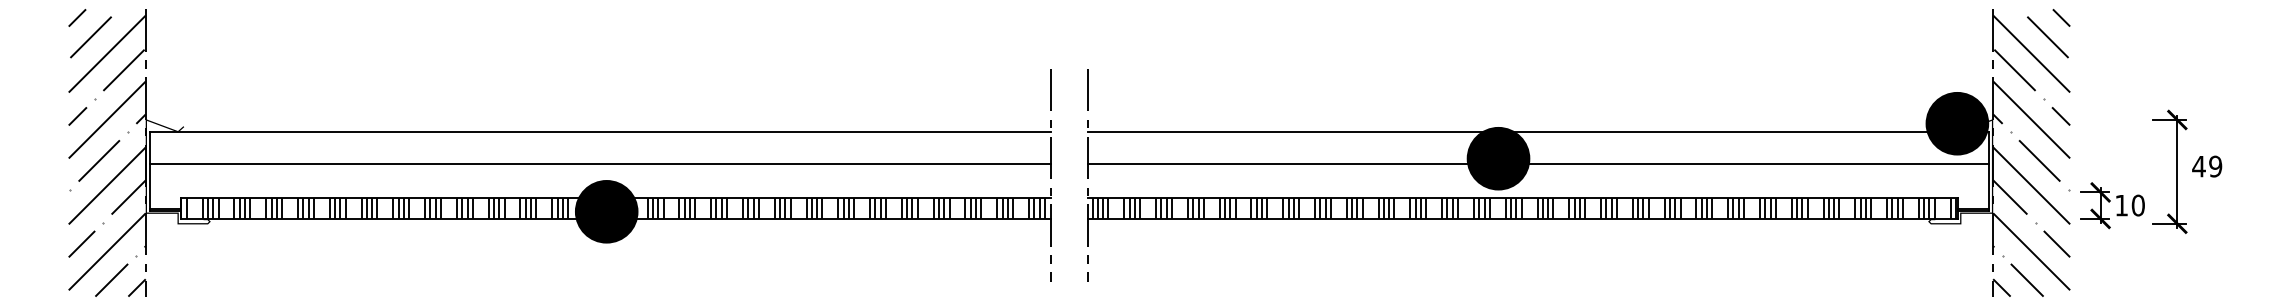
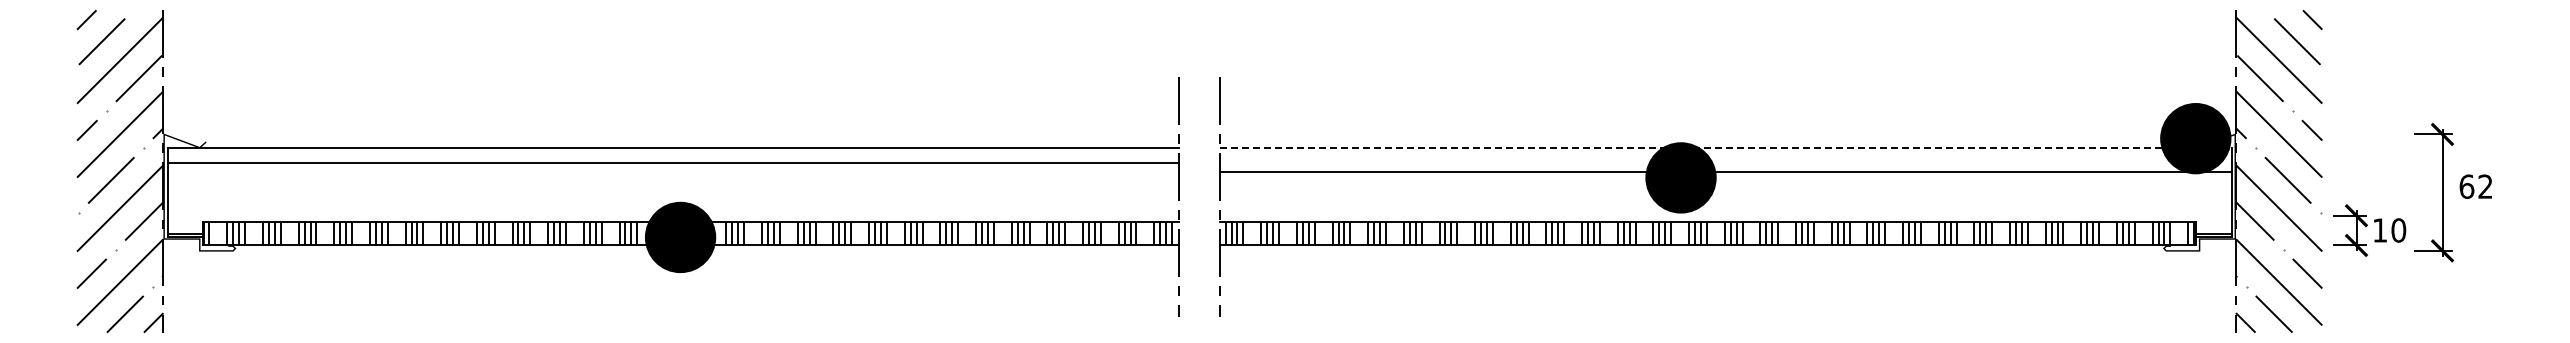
line: (1538, 132) -> (1725, 148), solid -> dashed
line: (600, 164) -> (673, 163), moved
line: (1538, 164) -> (1725, 172), moved
text: (2206, 166) -> (2475, 186), 49 -> 62

